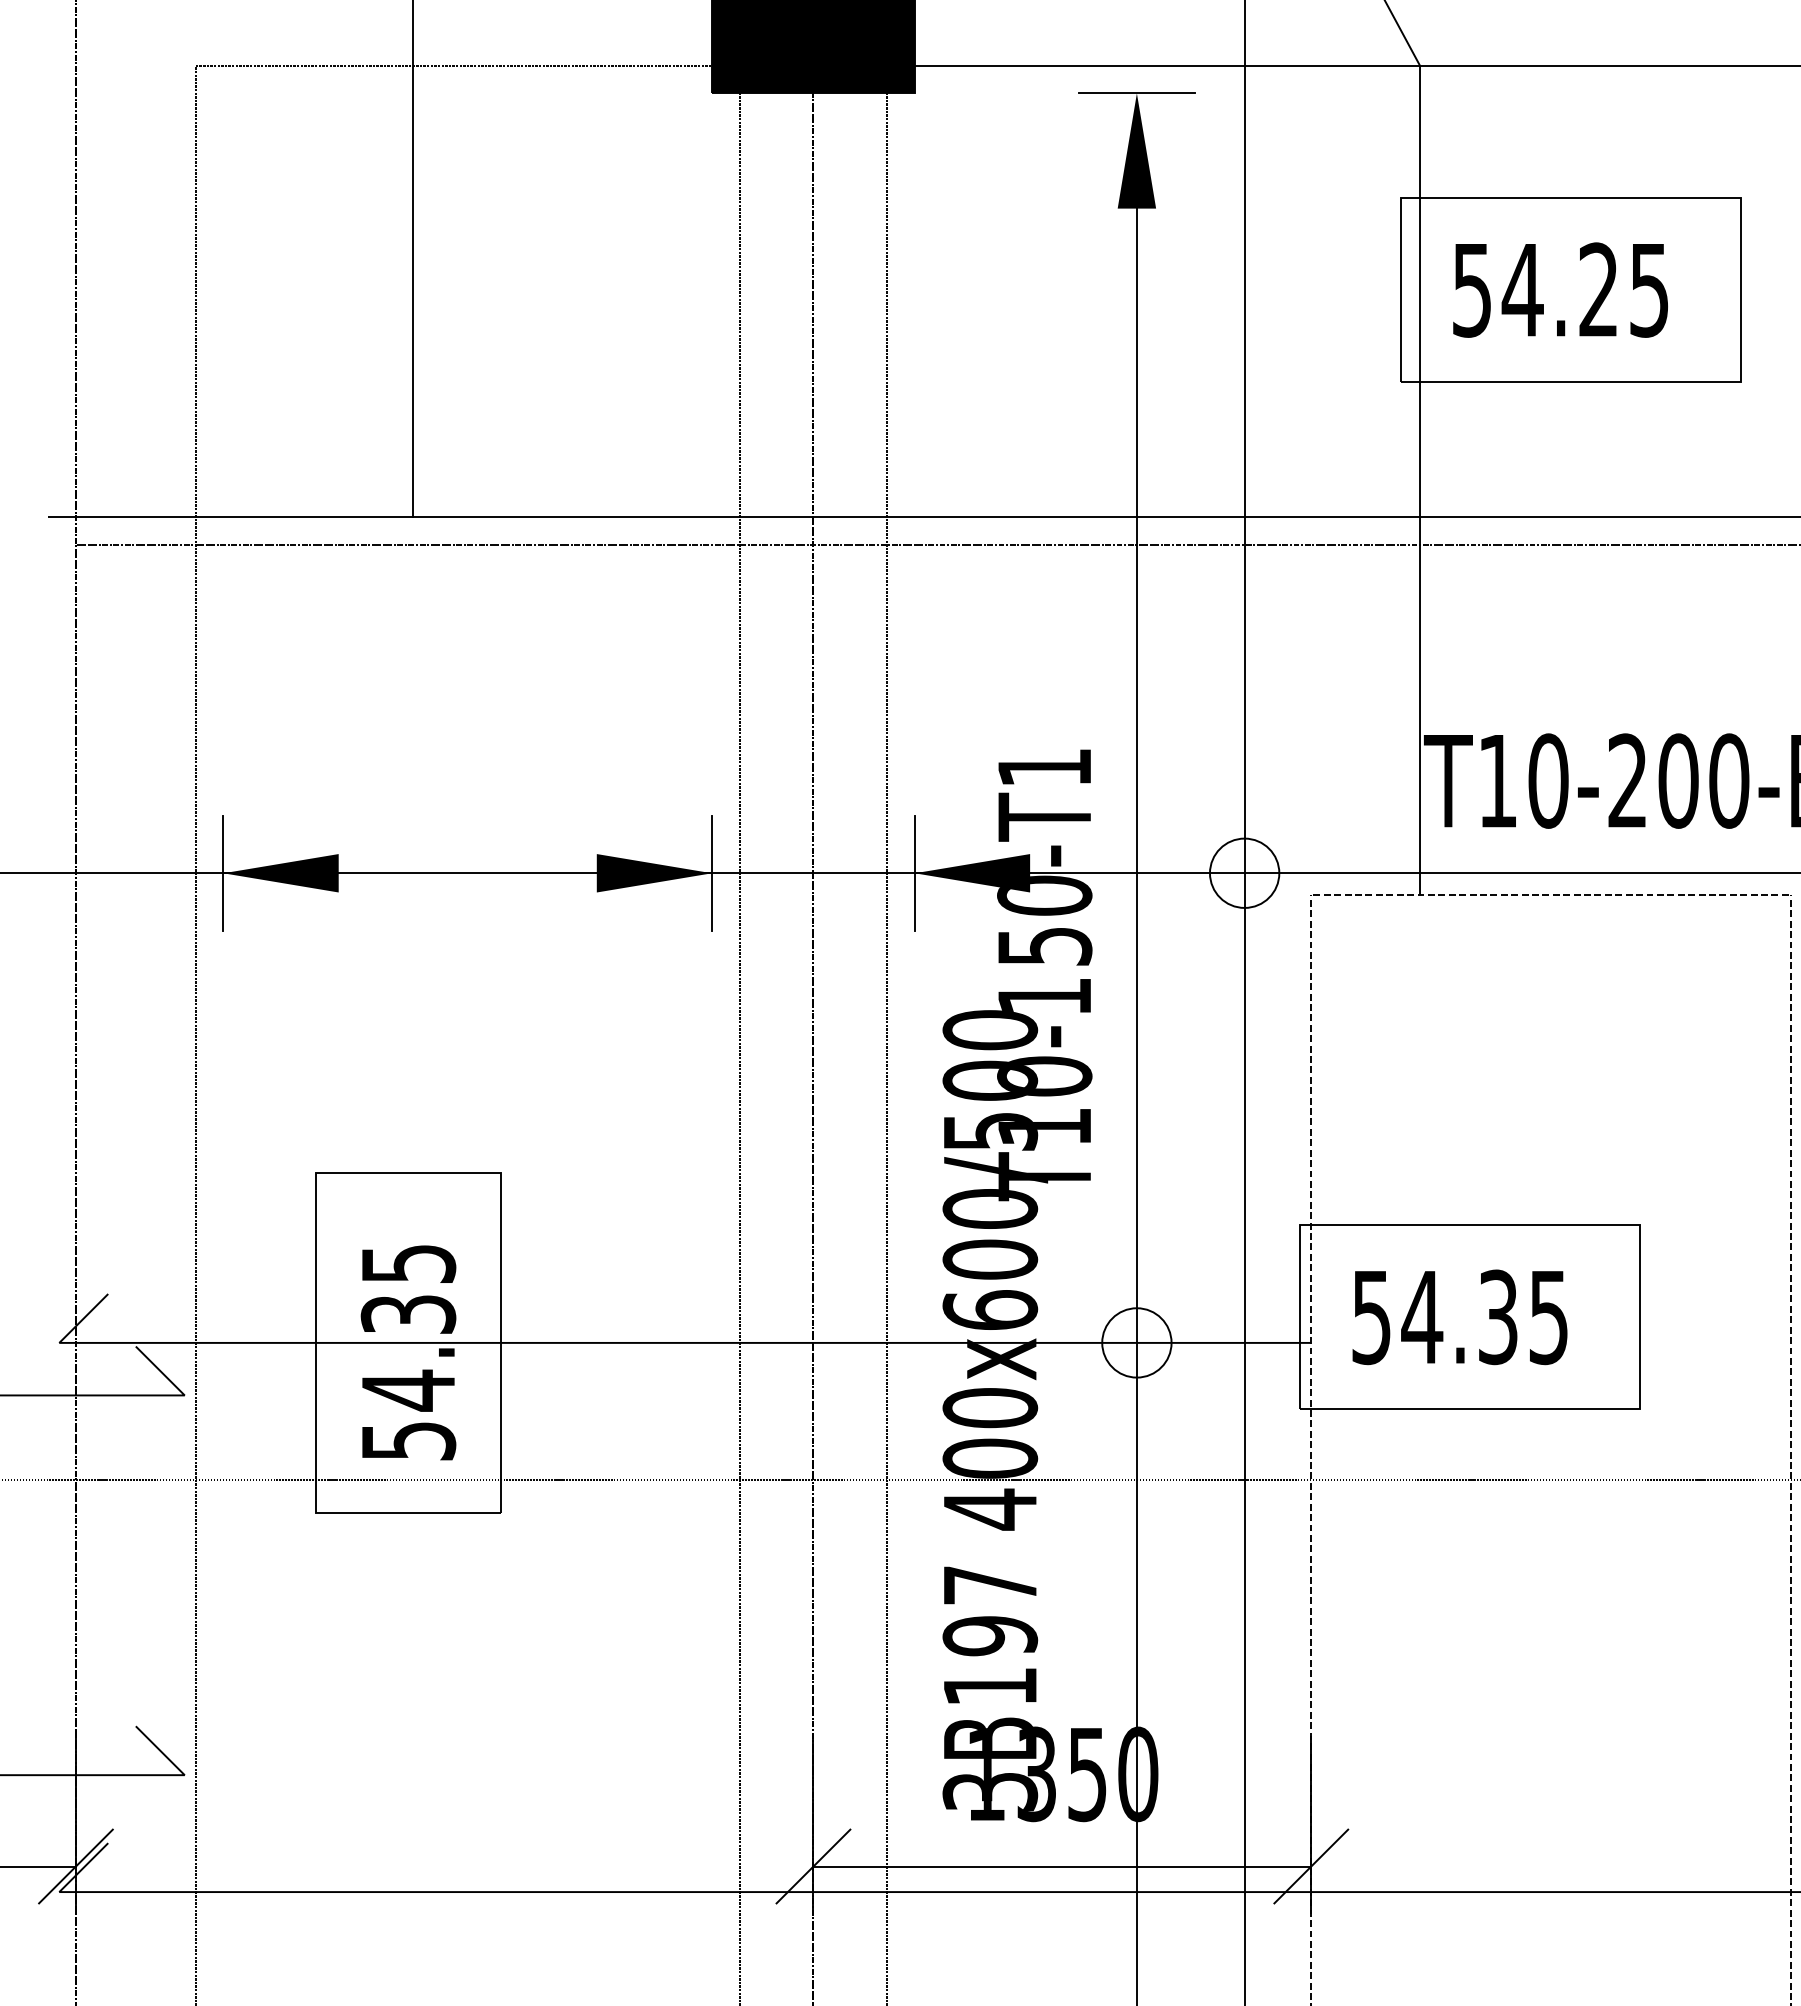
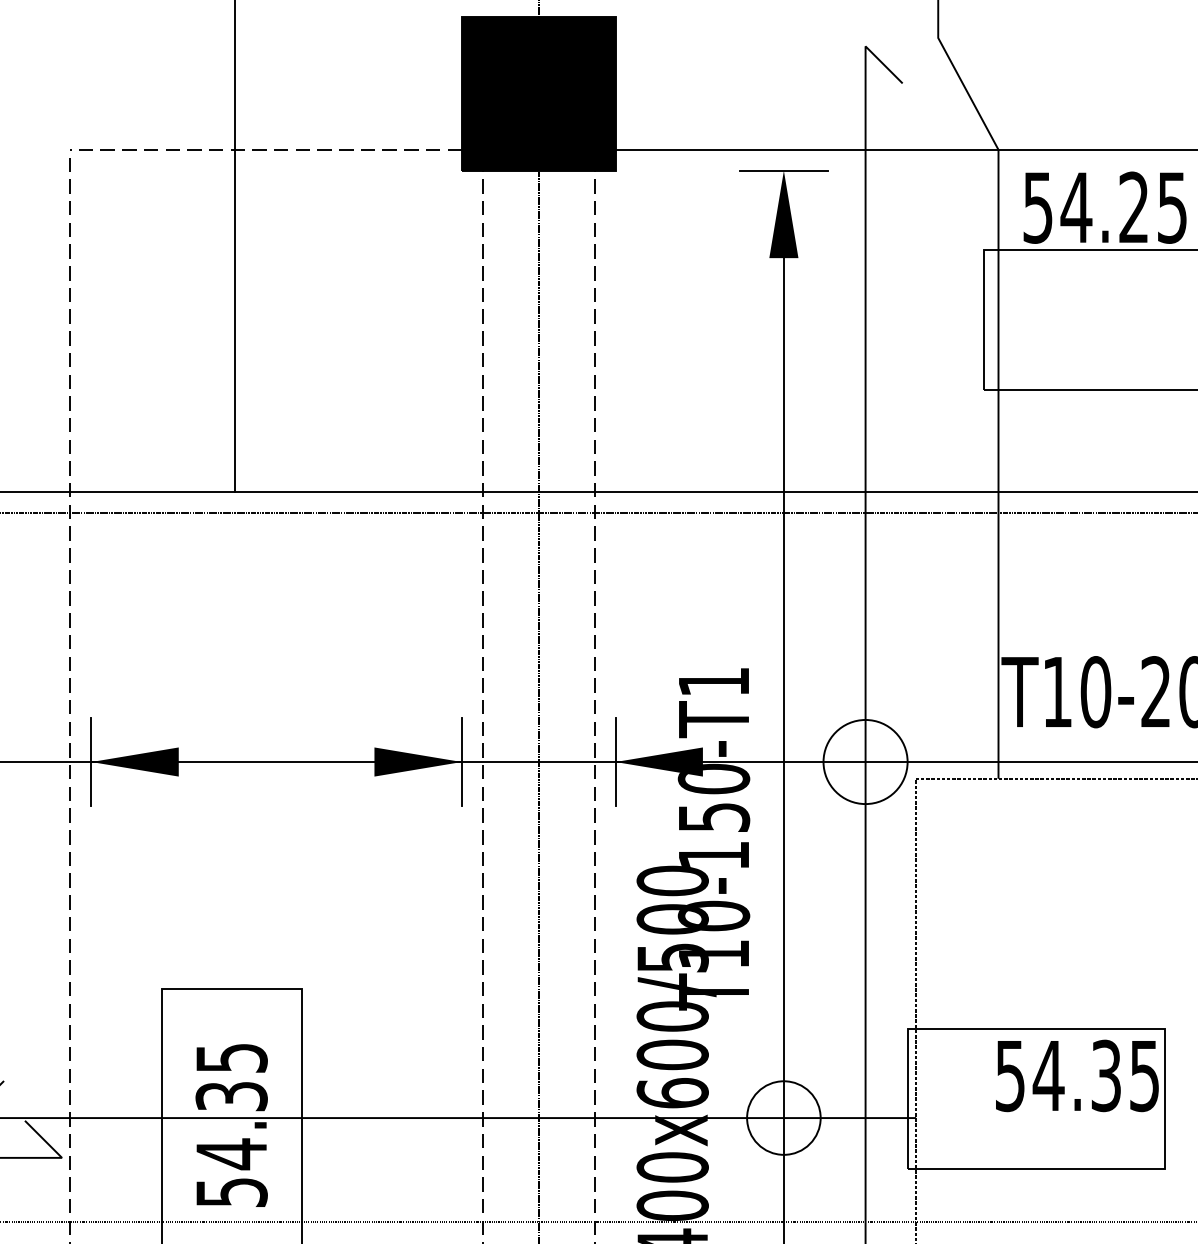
text: (1560, 289) -> (1105, 207), moved
circle: (1244, 872) -> (865, 761), size x1.6
text: (1459, 1317) -> (1076, 1076), moved
circle: (1136, 1342) -> (783, 1117), size x1.4

